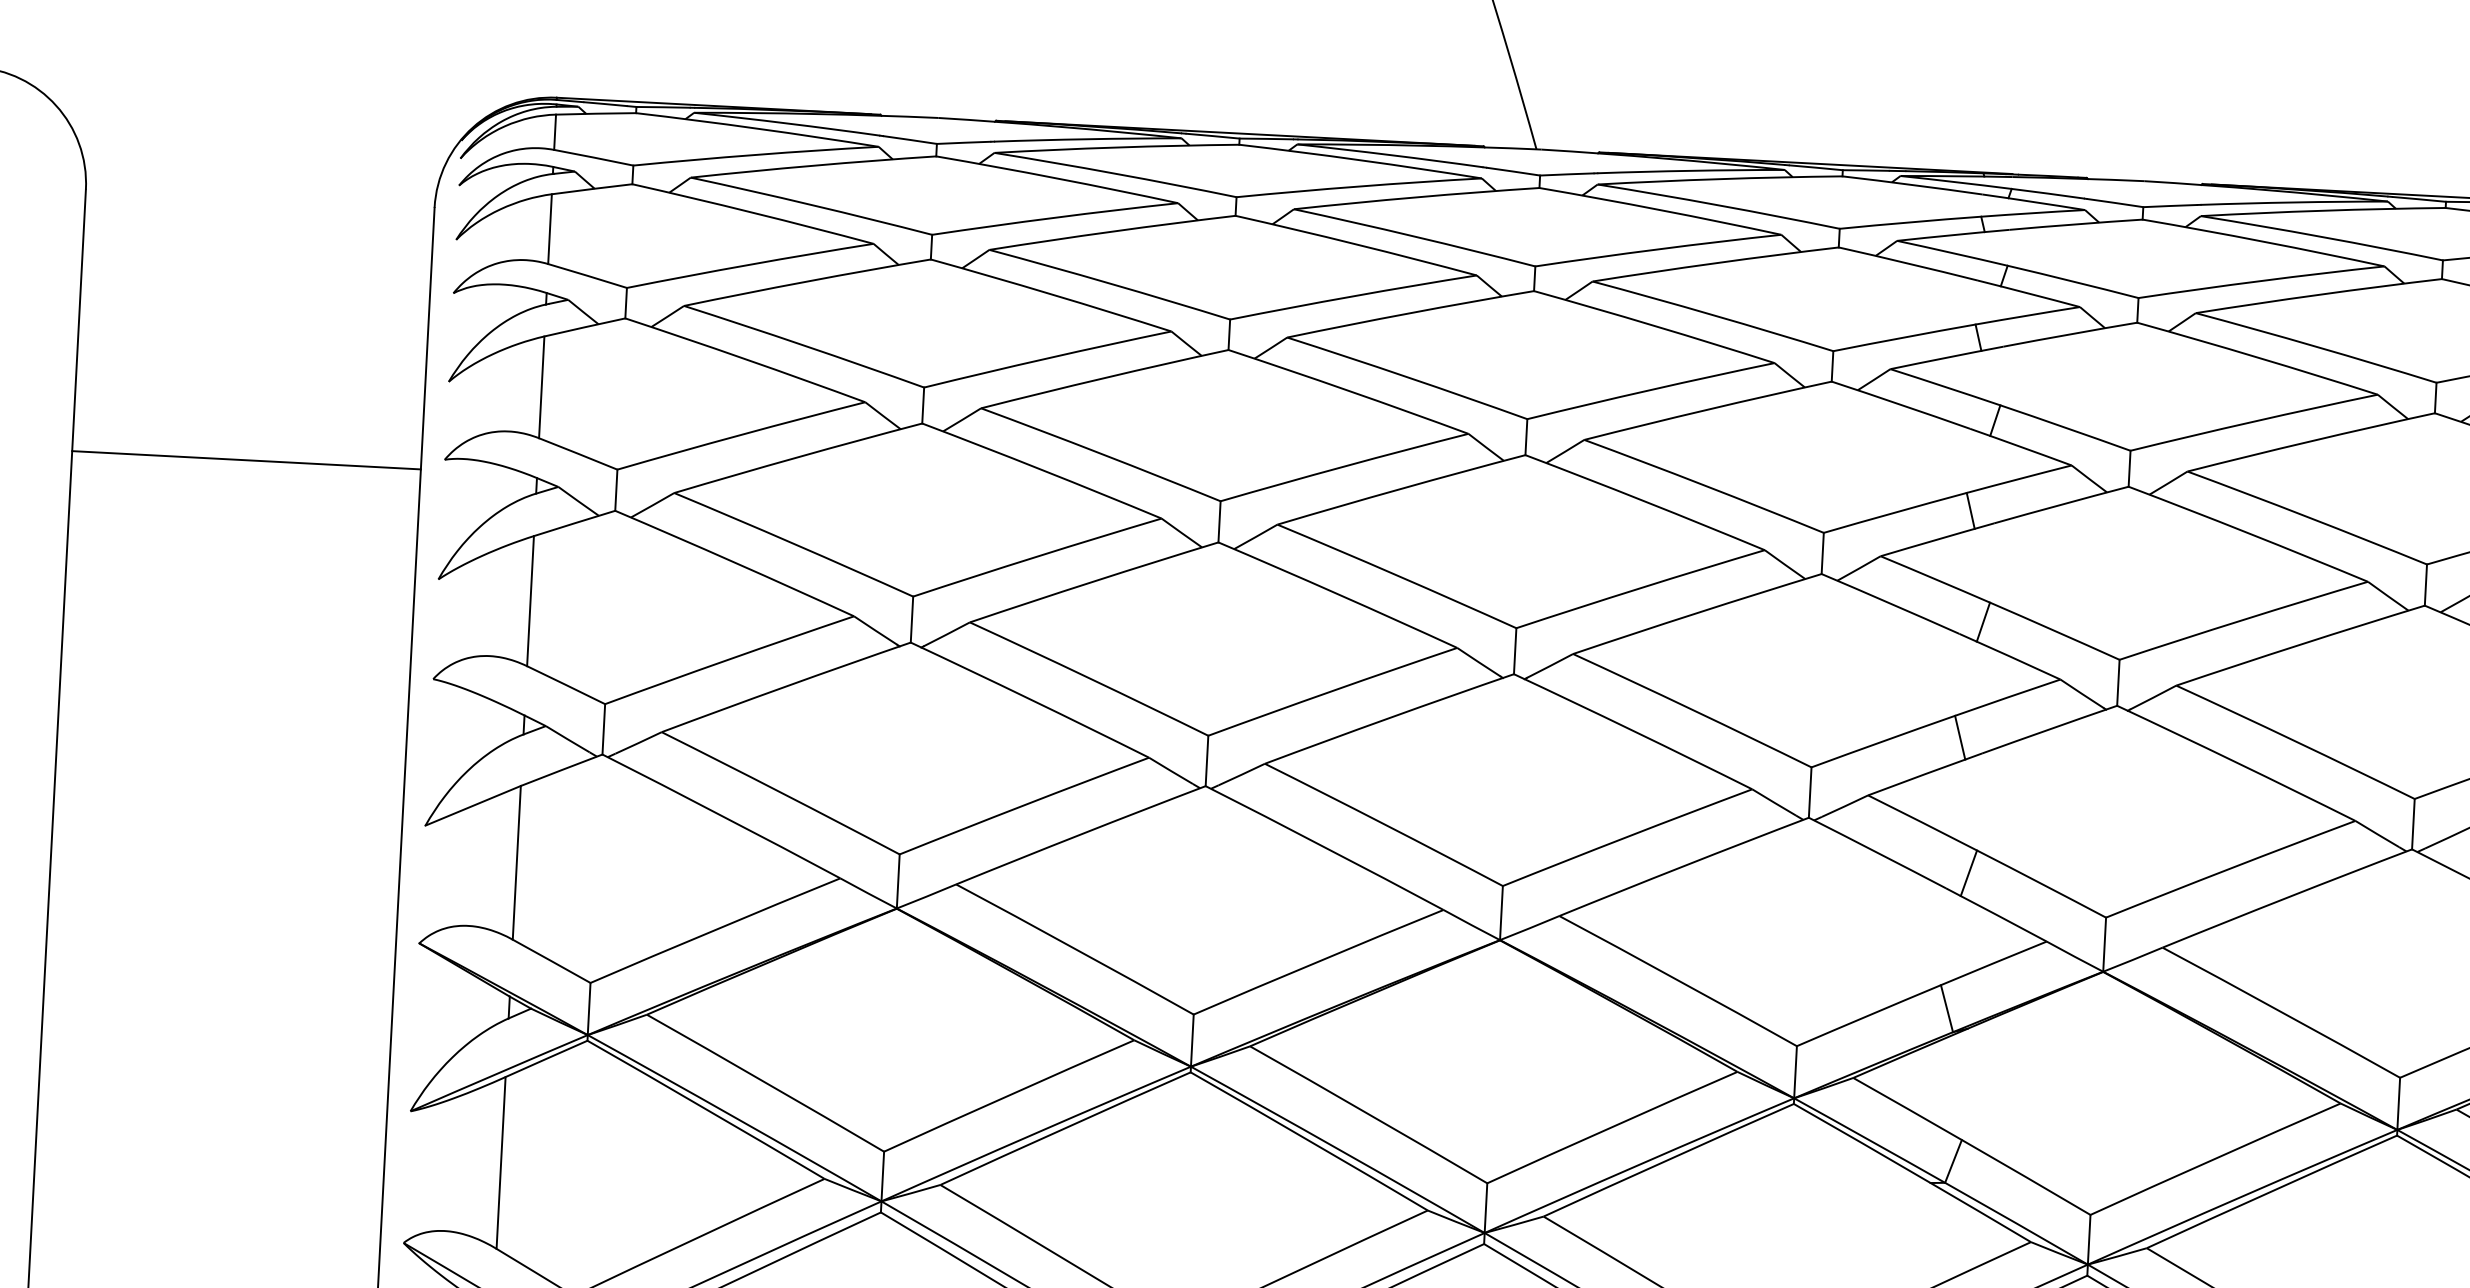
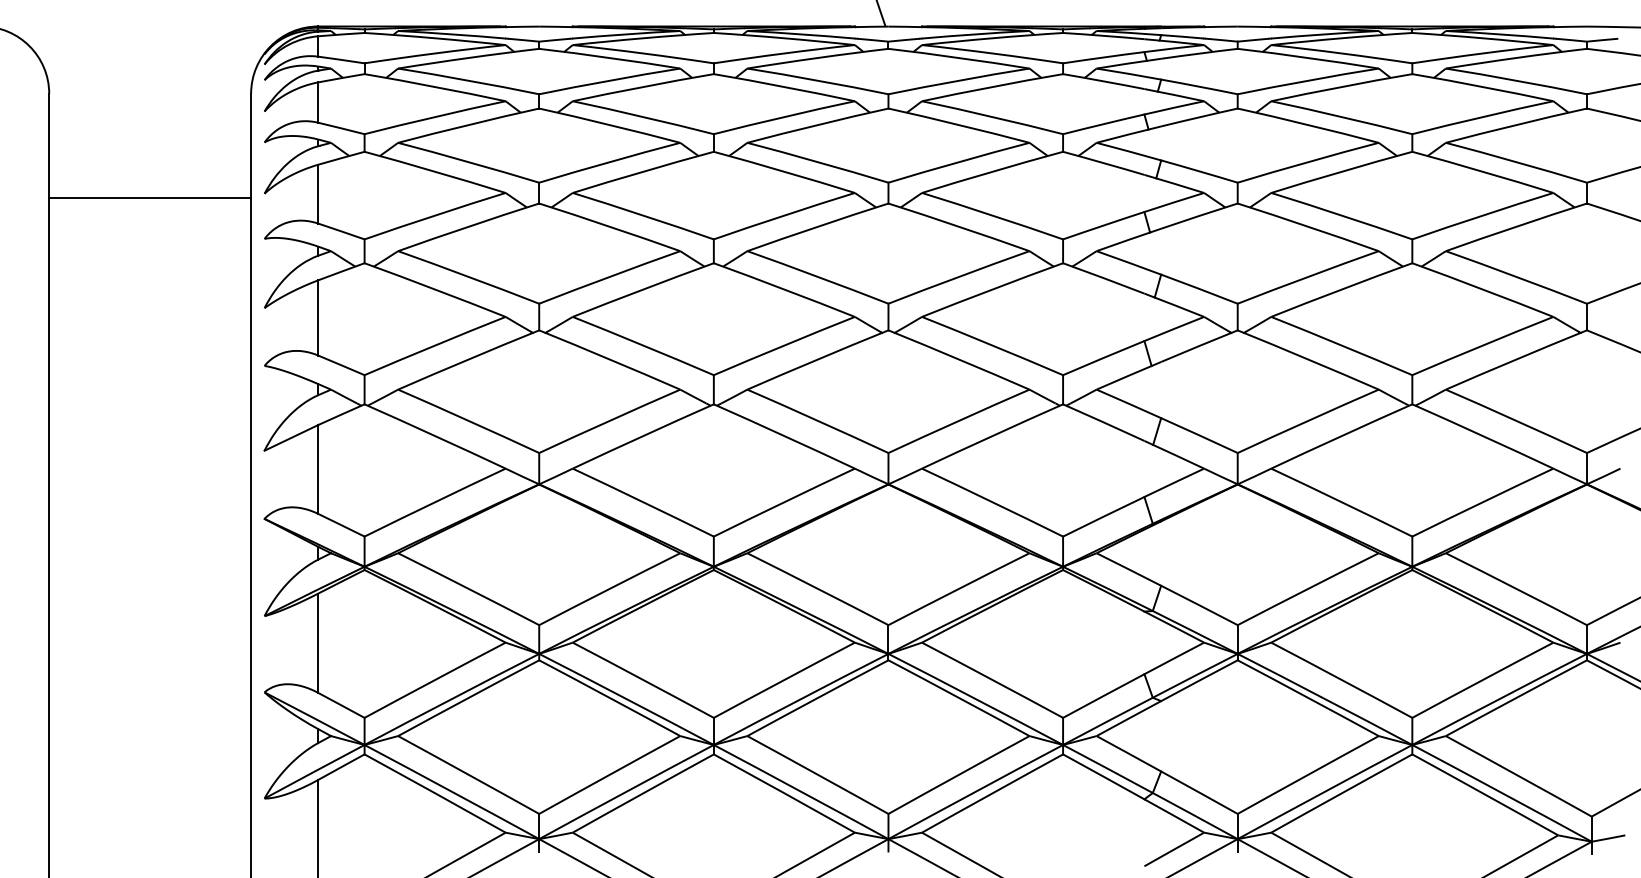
line: (247, 460) -> (150, 198), moved

